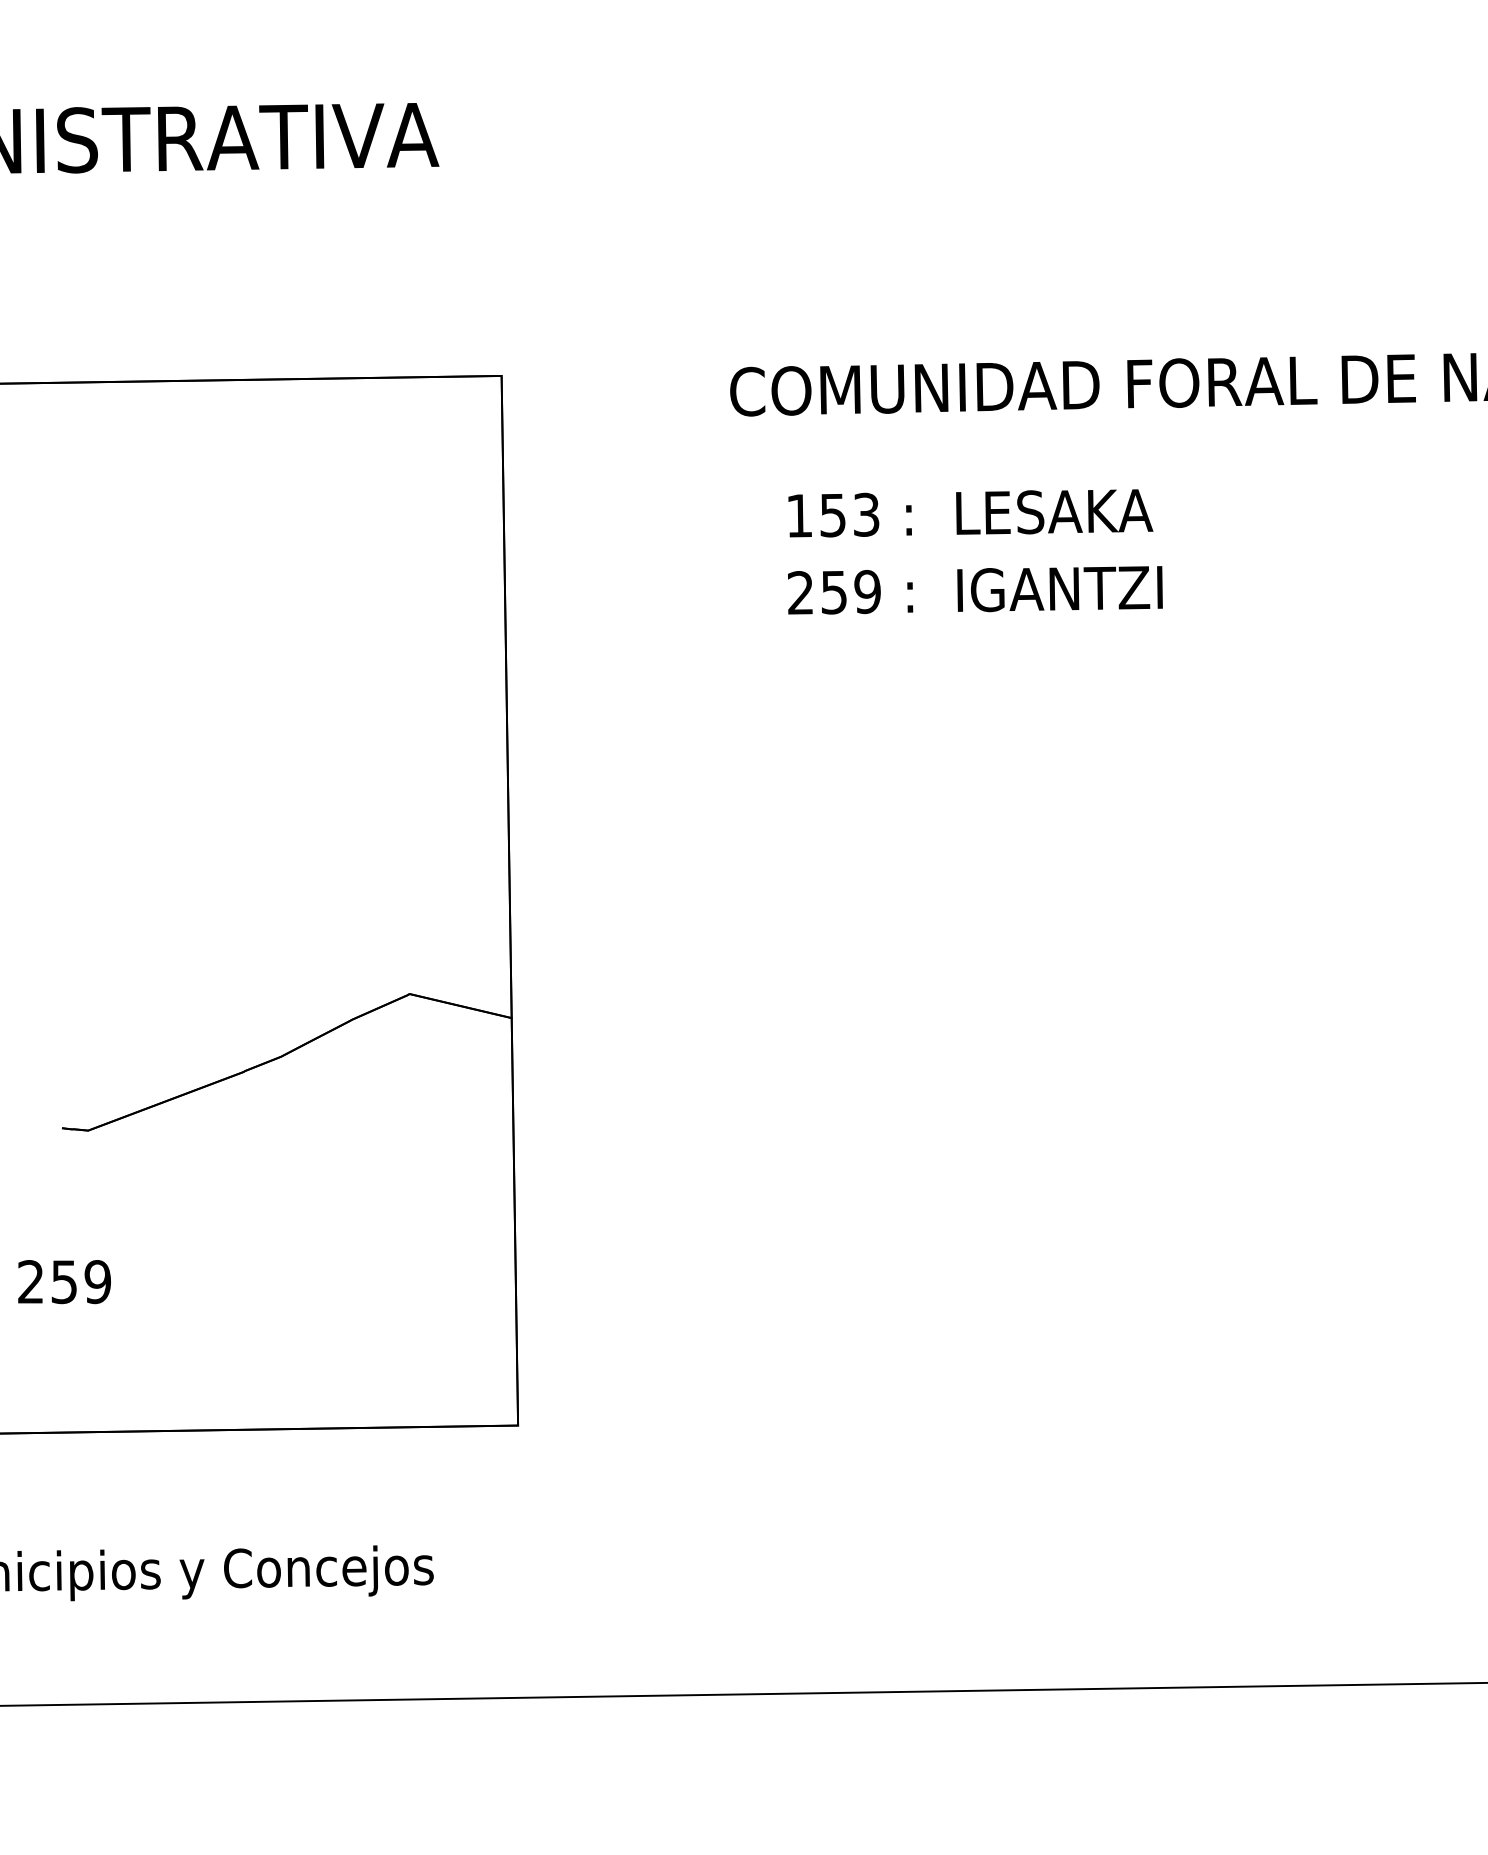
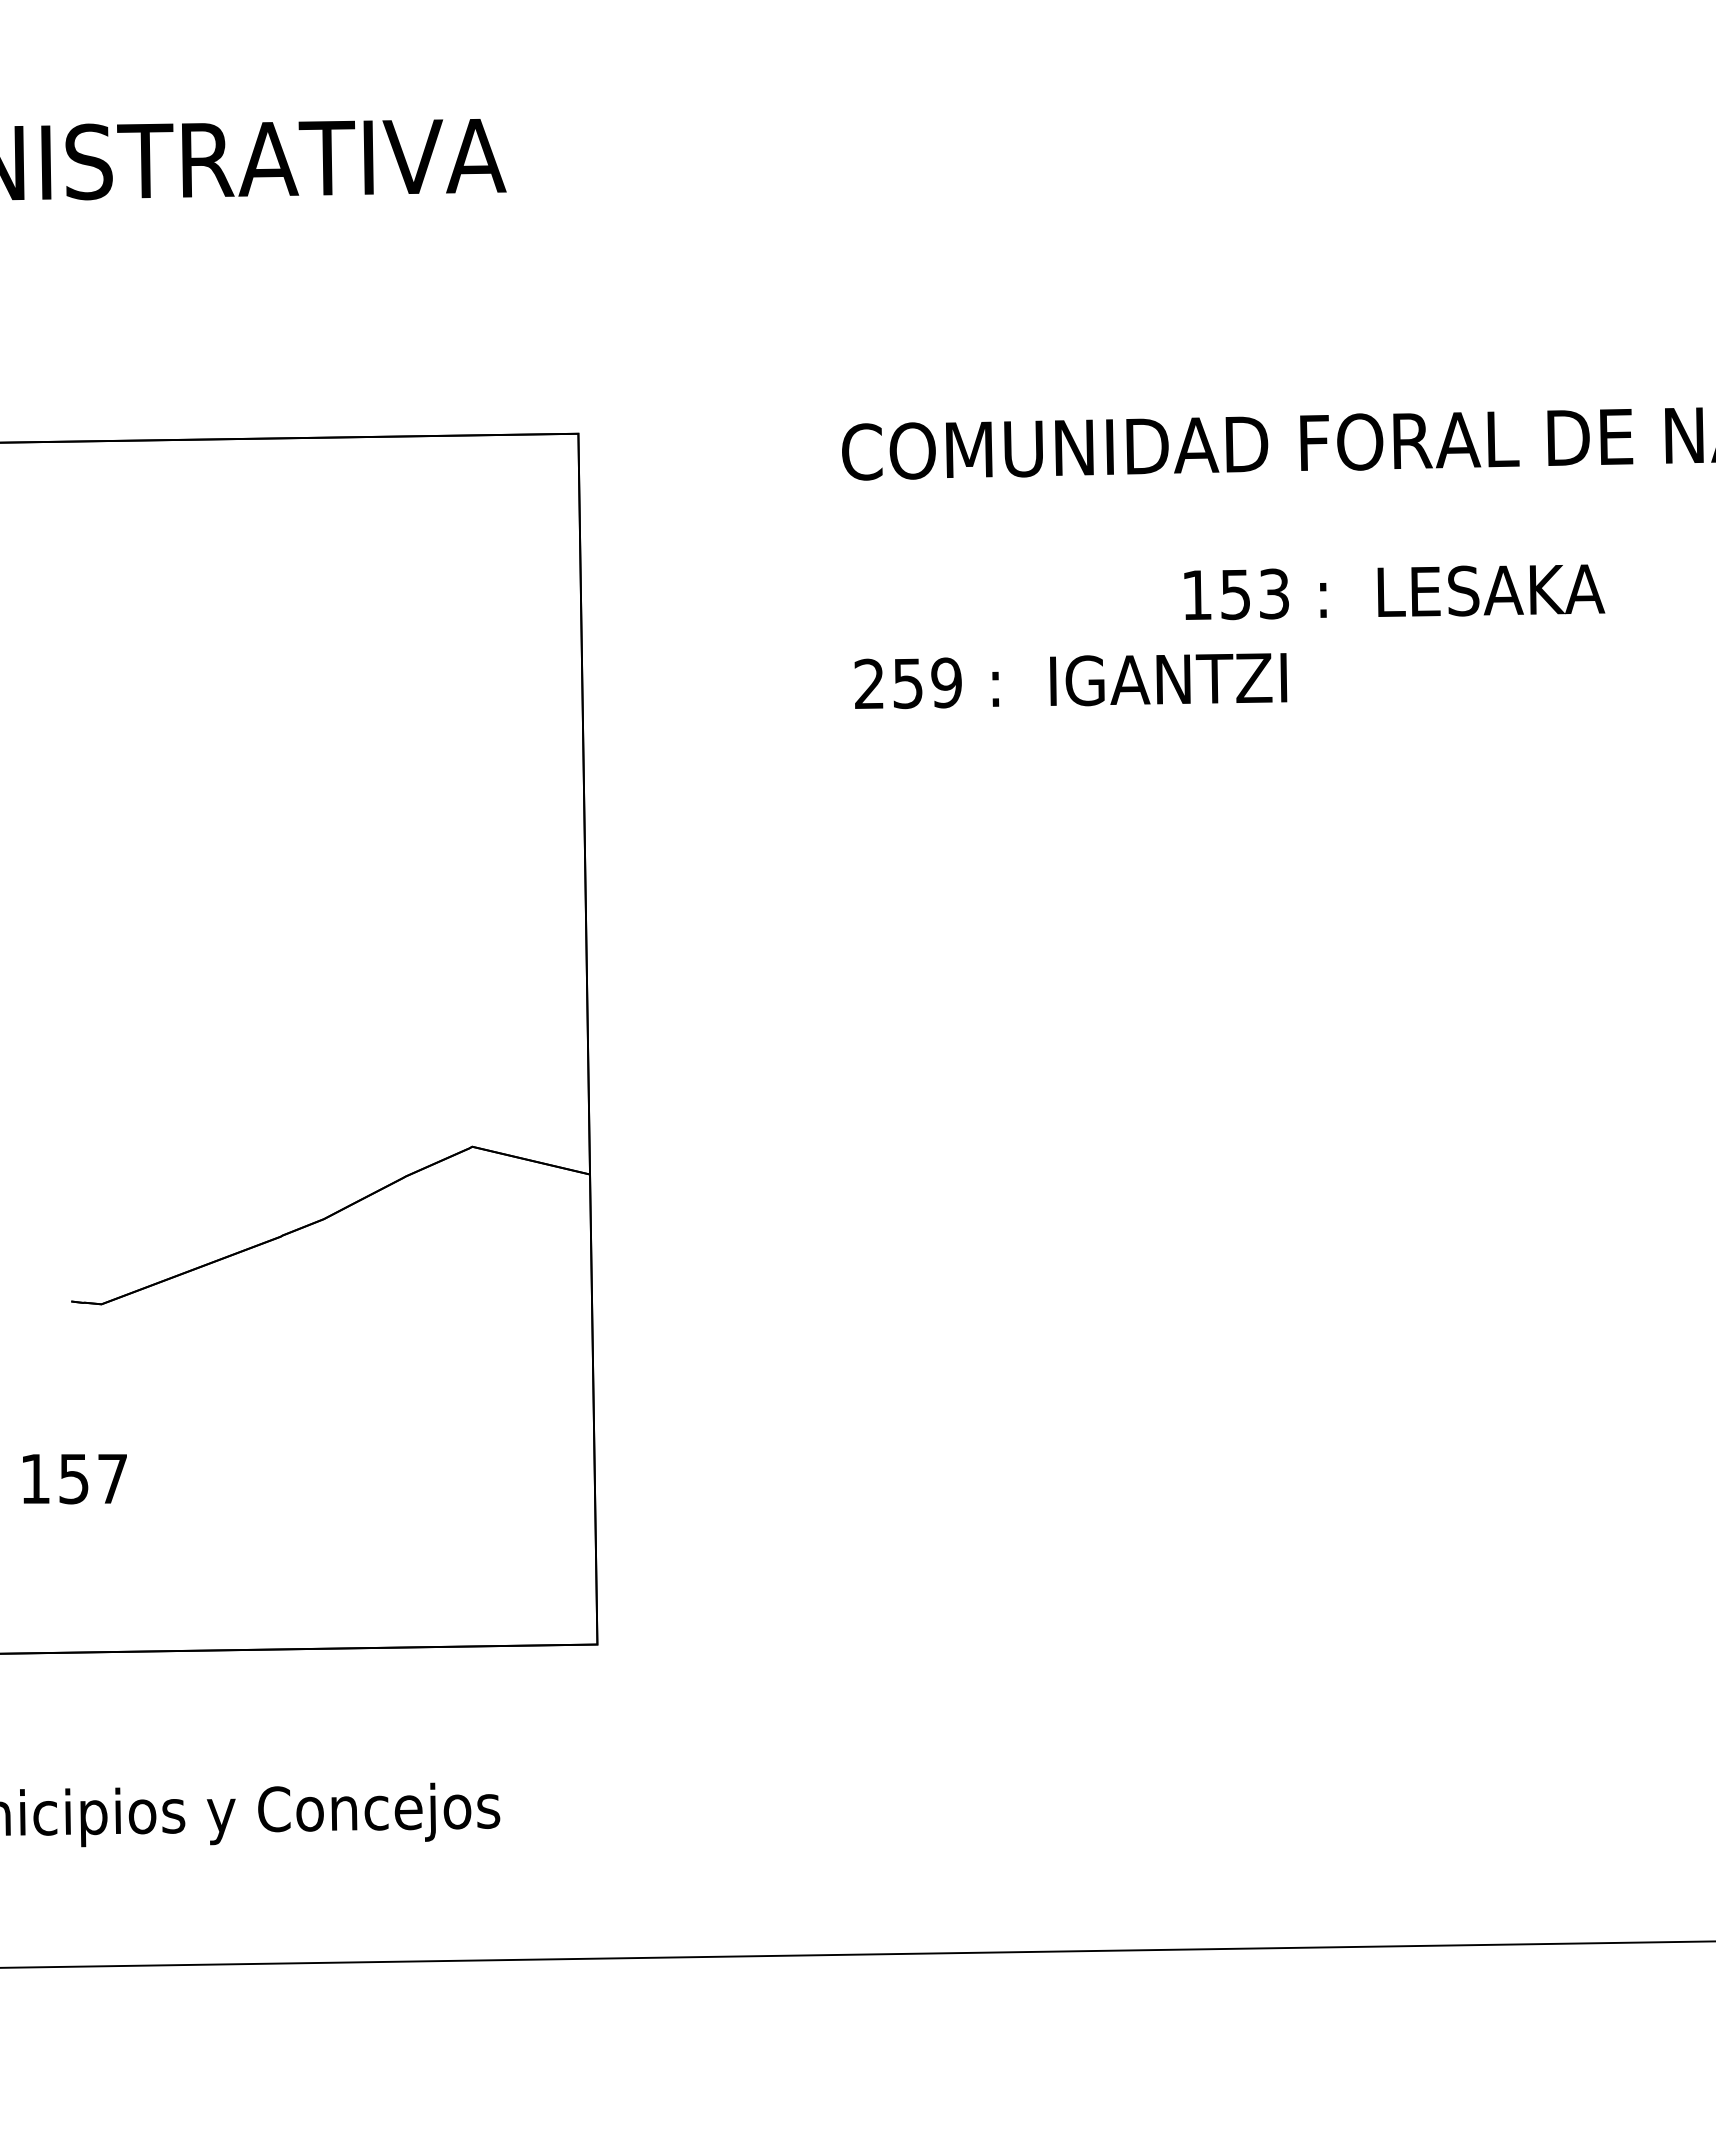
text: (970, 513) -> (1394, 592), moved
text: (975, 590) -> (1070, 681), moved
text: (63, 1281) -> (73, 1478), 259 -> 157

